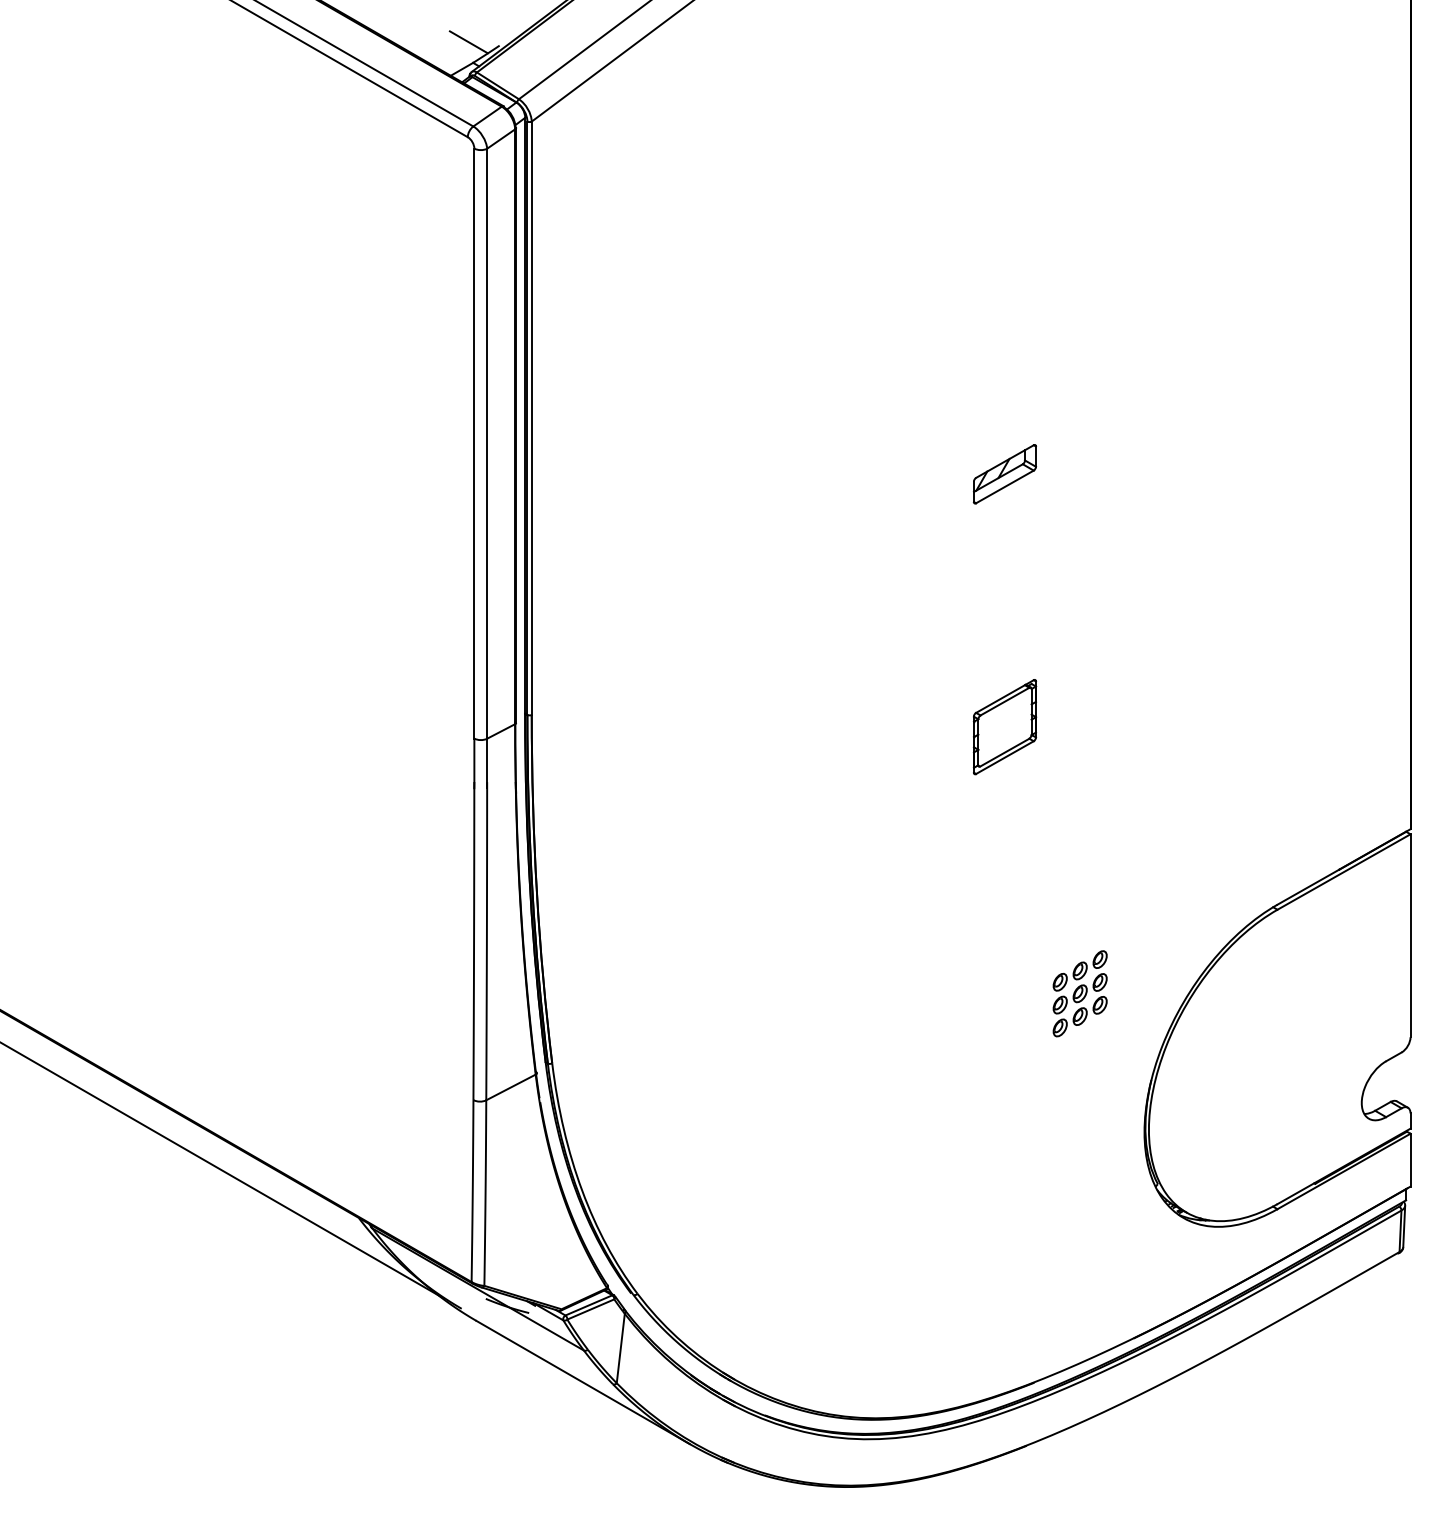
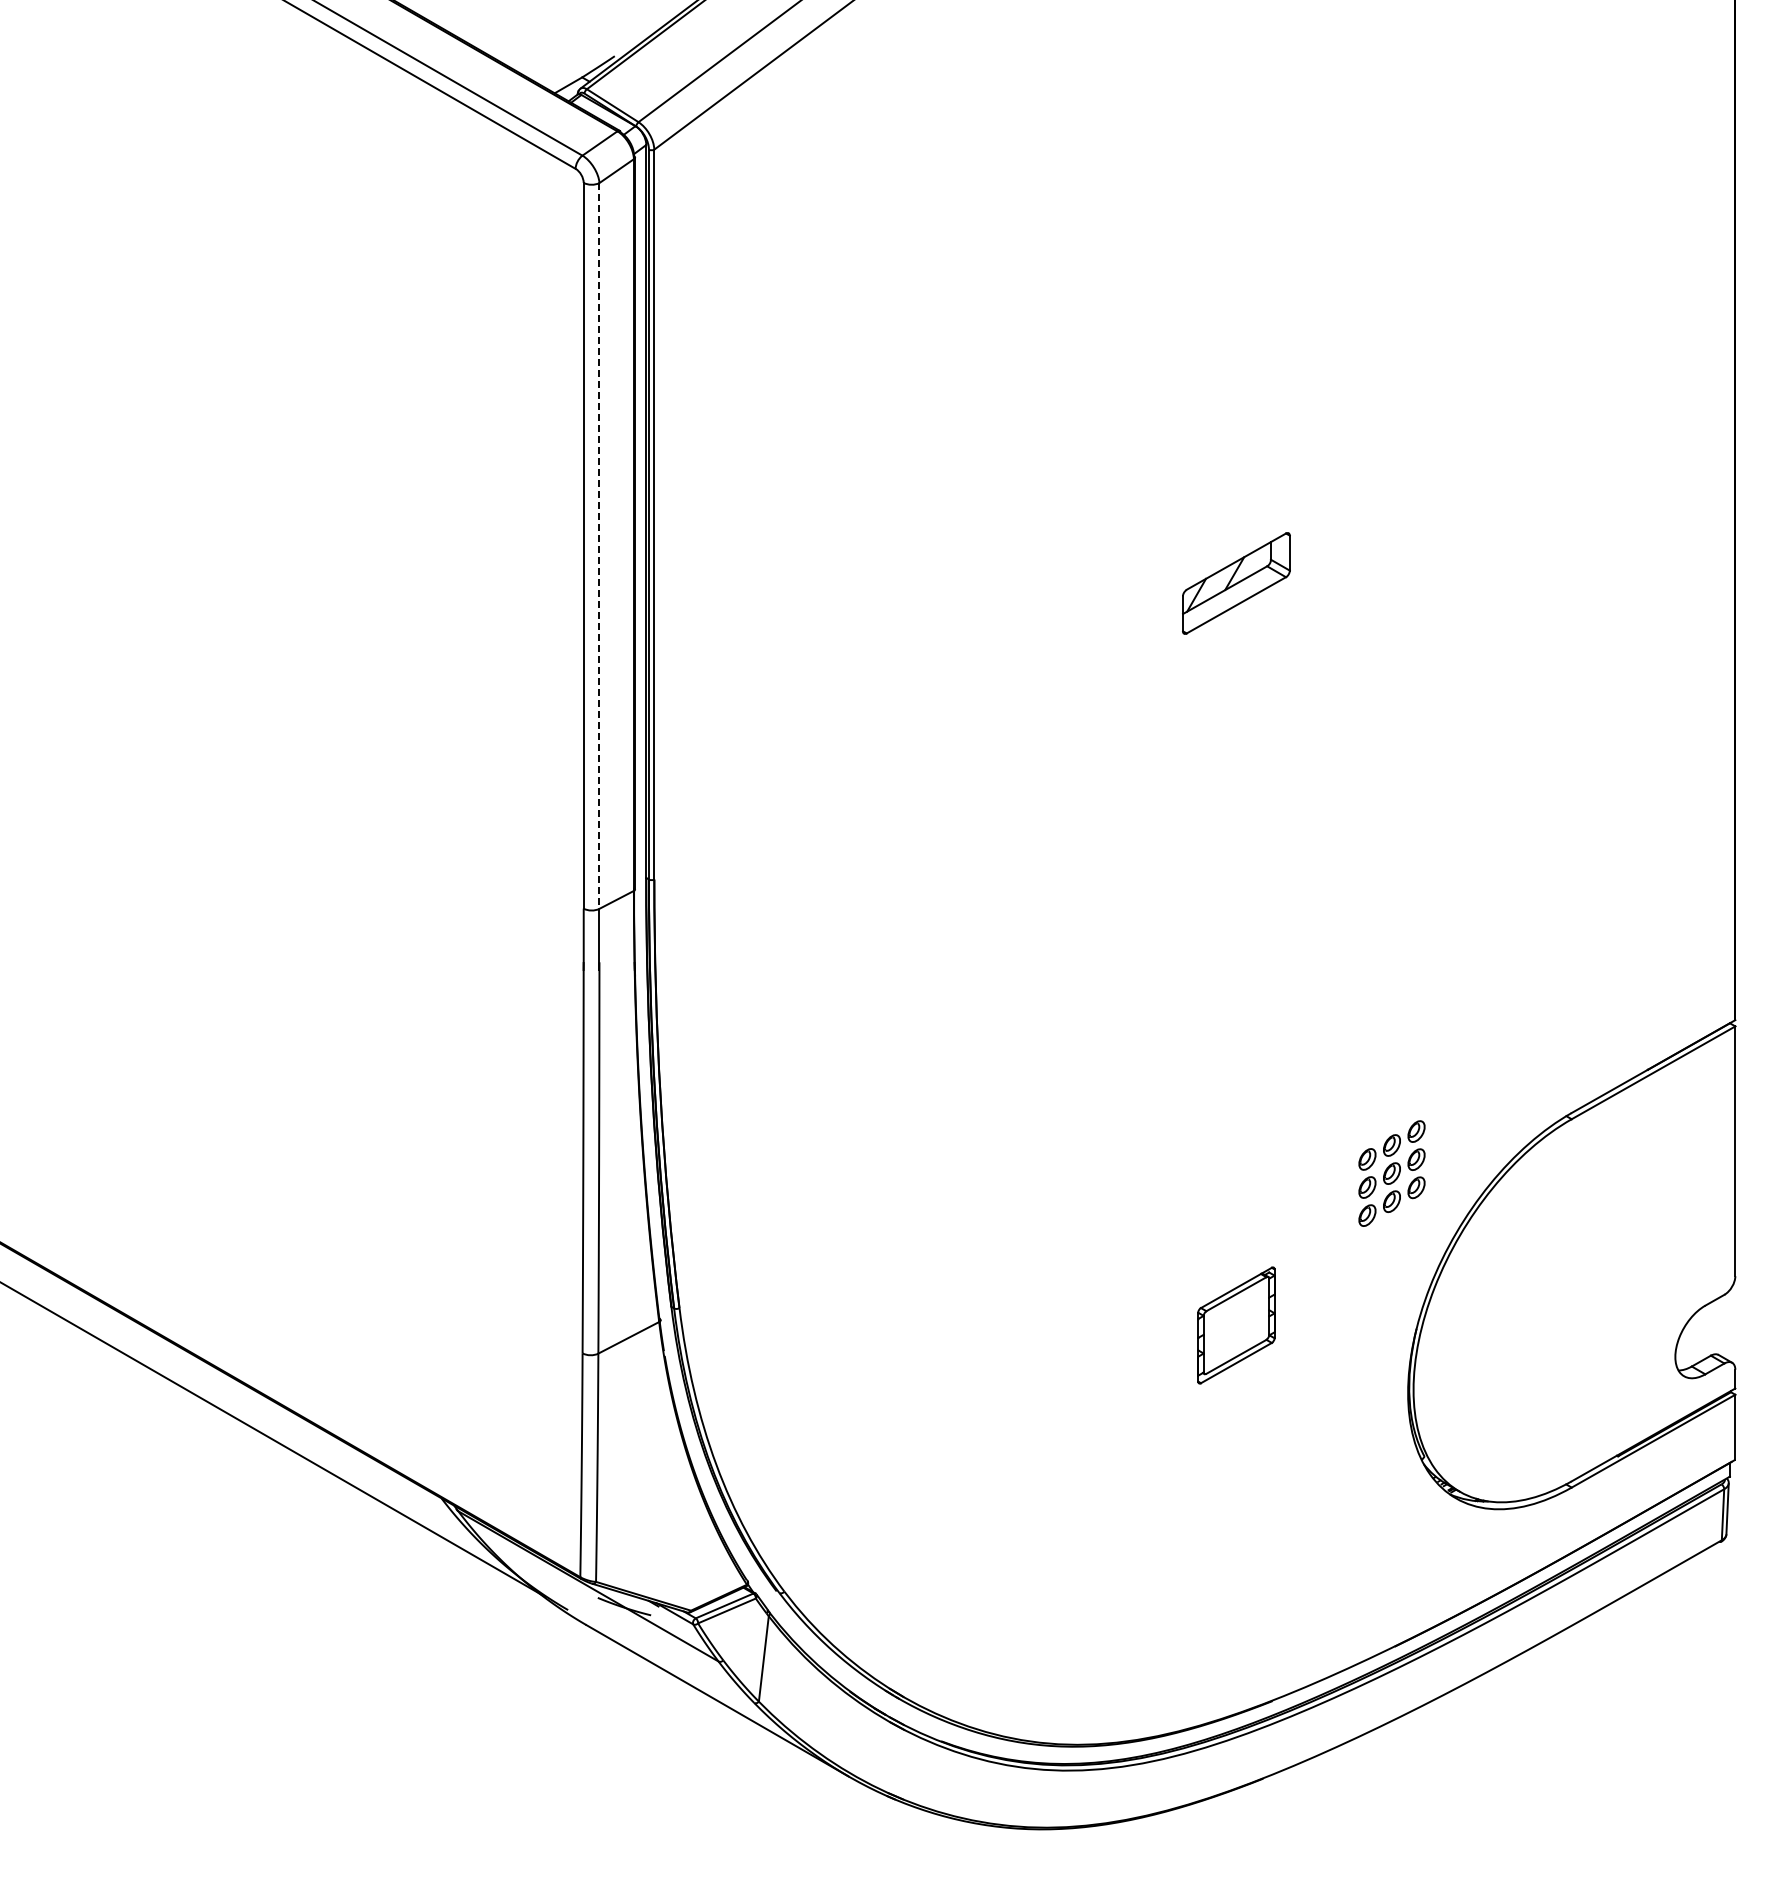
line: (468, 41) -> (576, 51), removed
line: (487, 443) -> (599, 545), solid -> dashed
part: (1005, 474) -> (1236, 583), size x1.4
part: (1005, 727) -> (1236, 1325), moved
part: (1079, 993) -> (1391, 1173), moved

